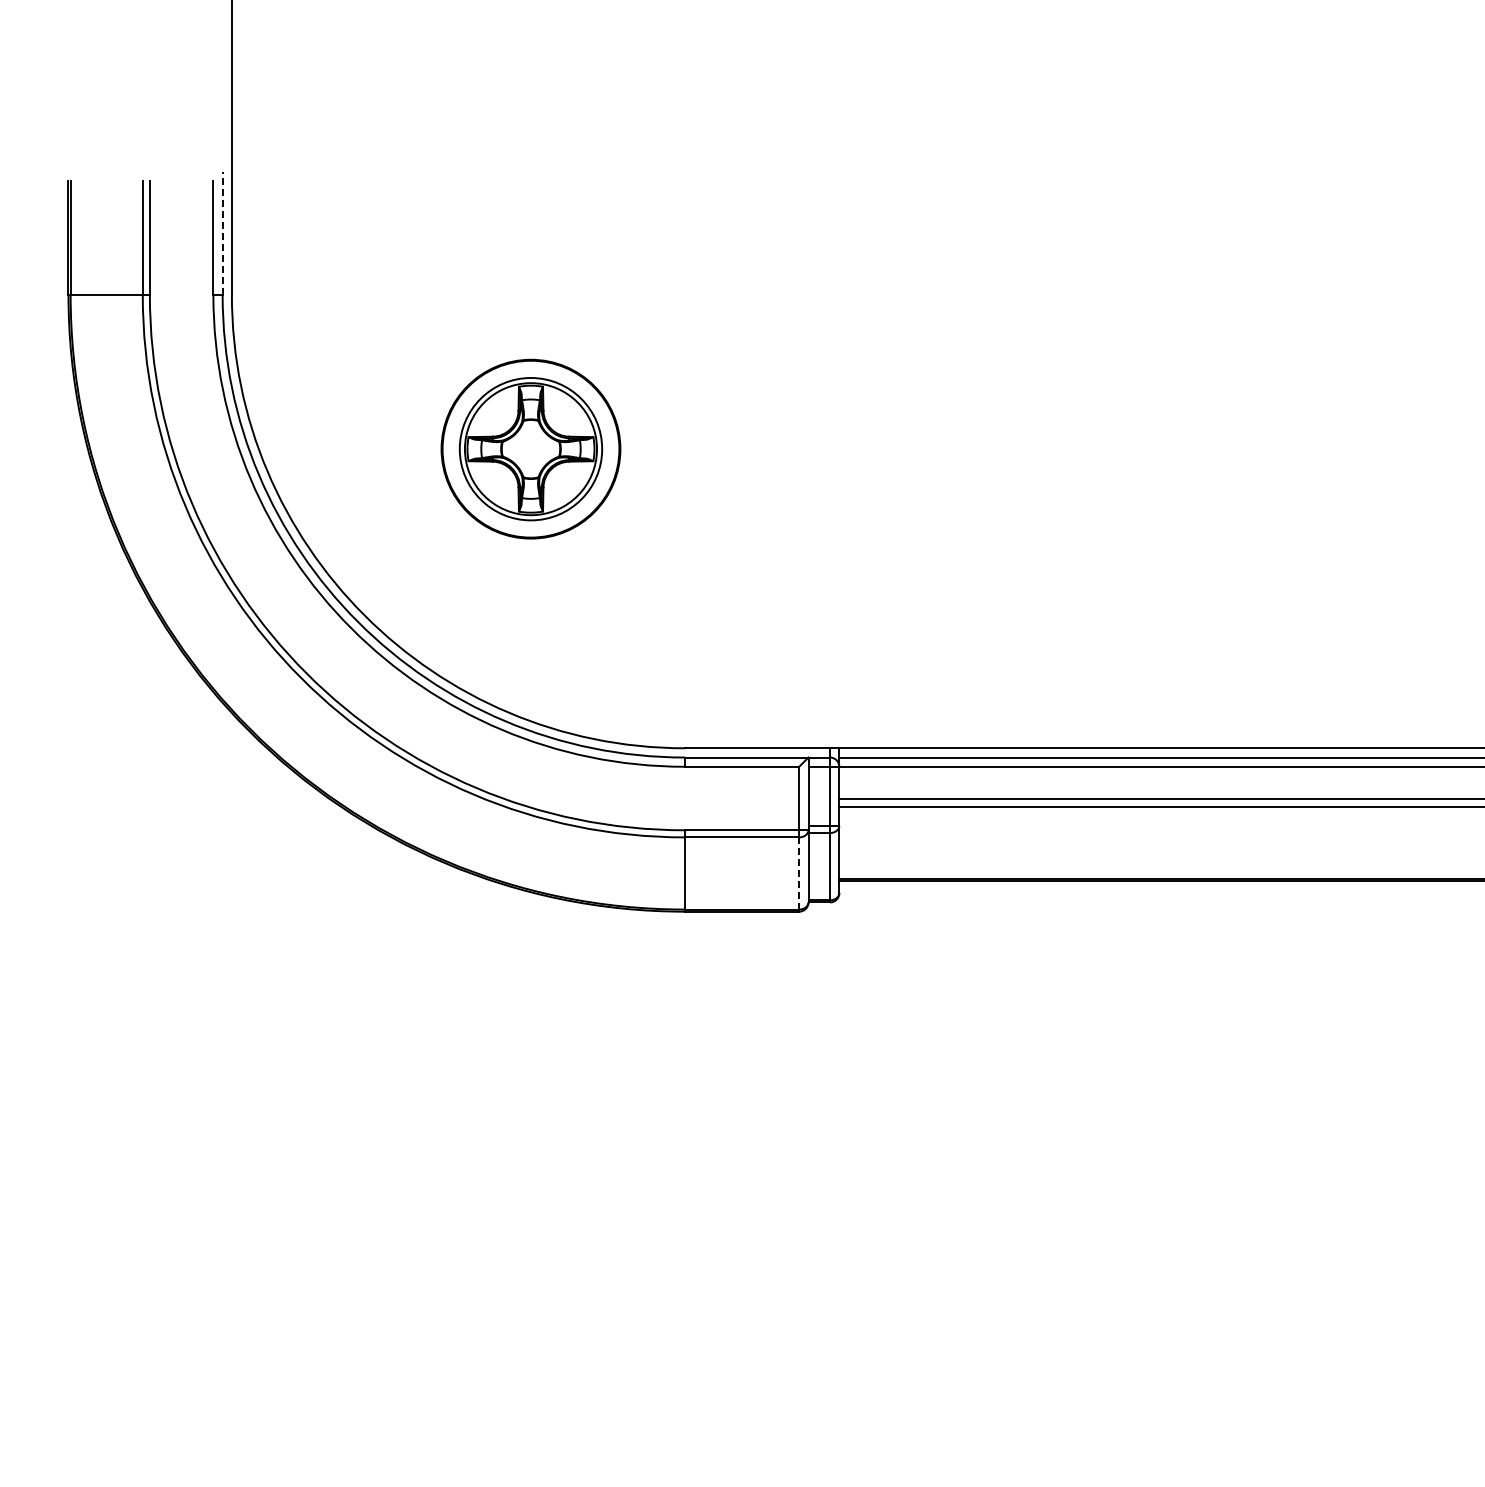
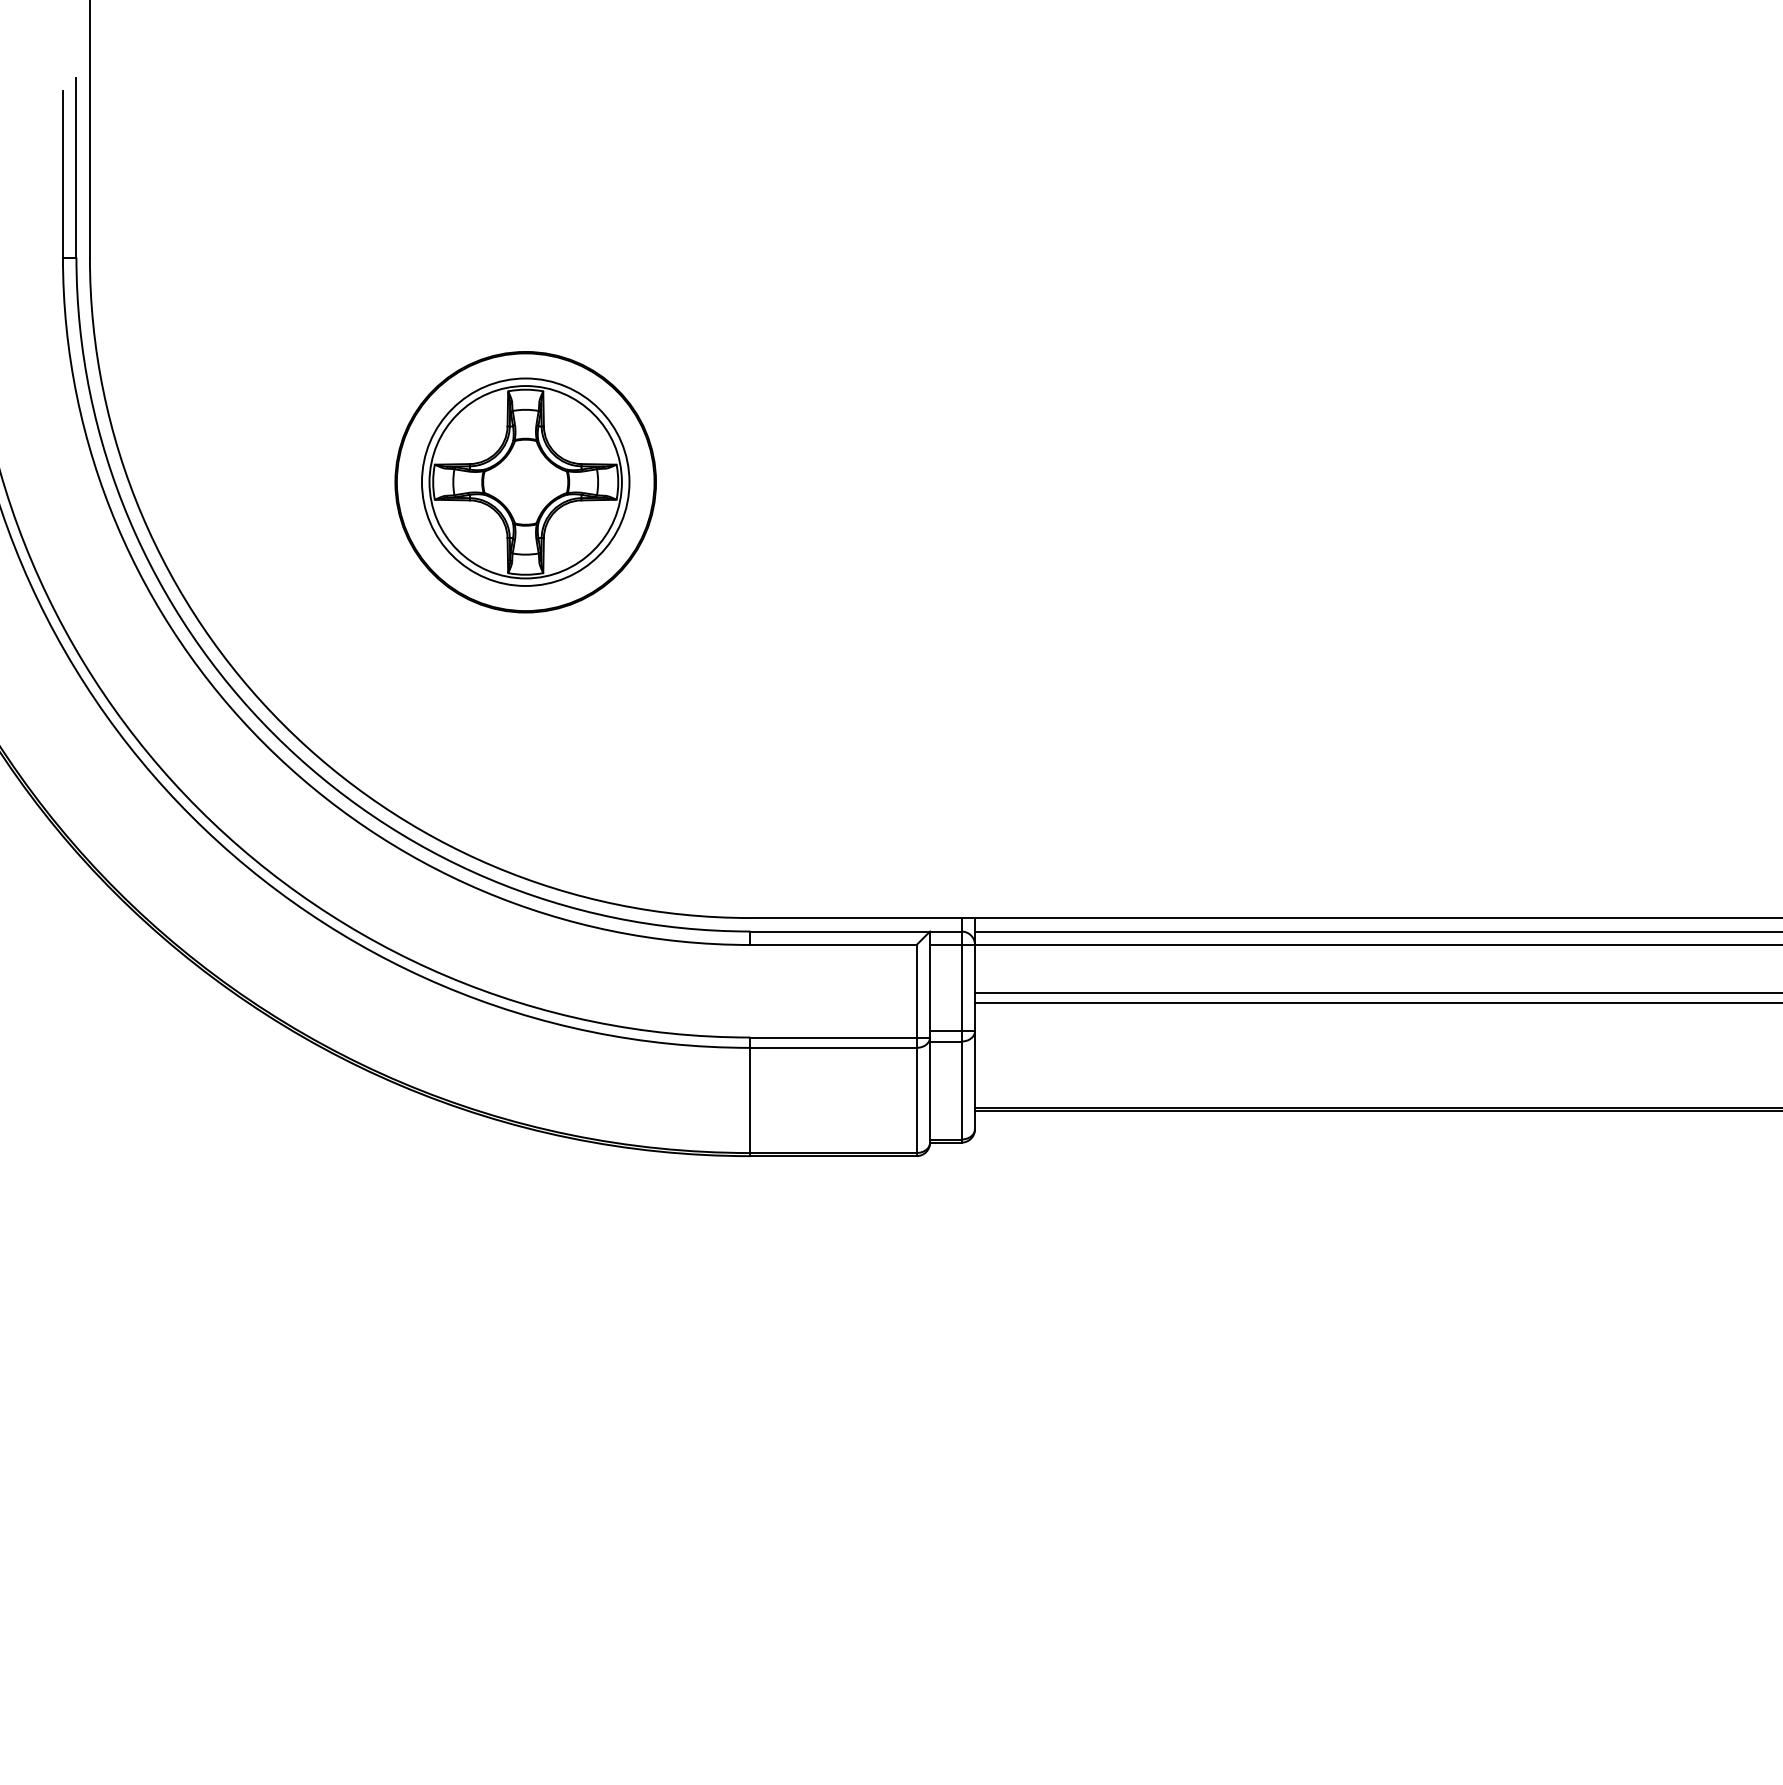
line: (222, 233) -> (76, 167), dashed -> solid
line: (799, 873) -> (916, 1100), dashed -> solid

